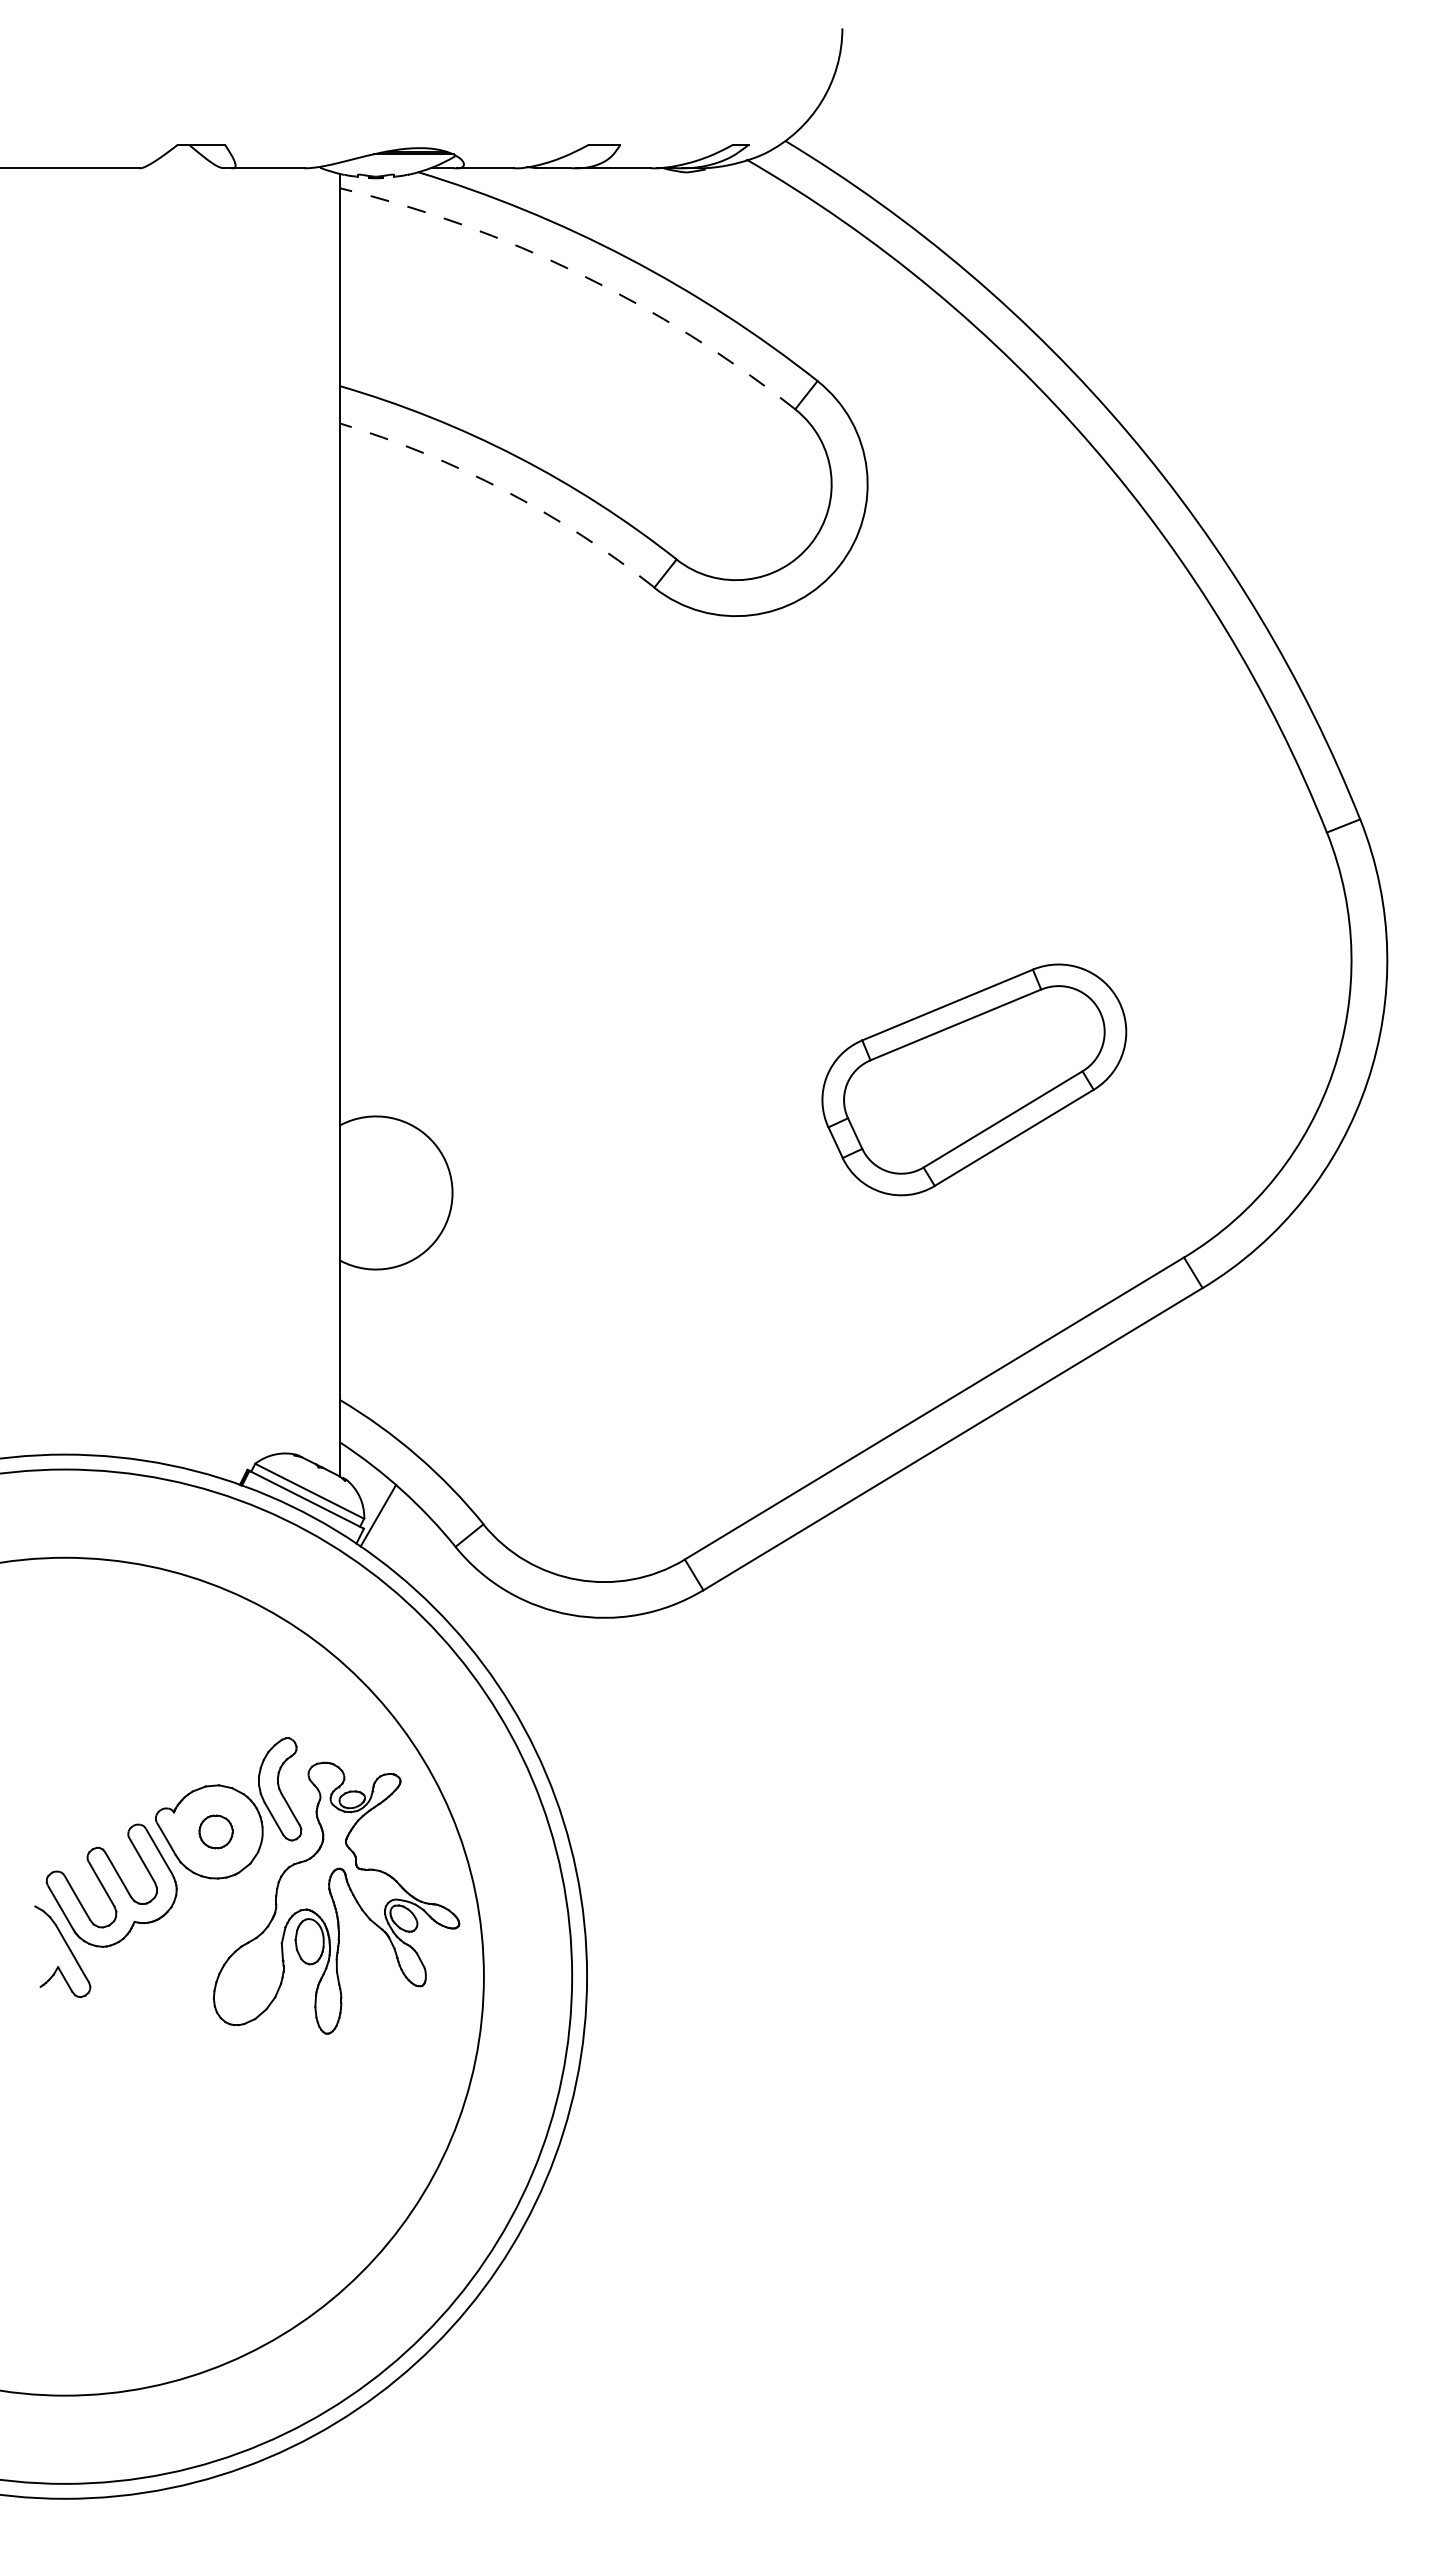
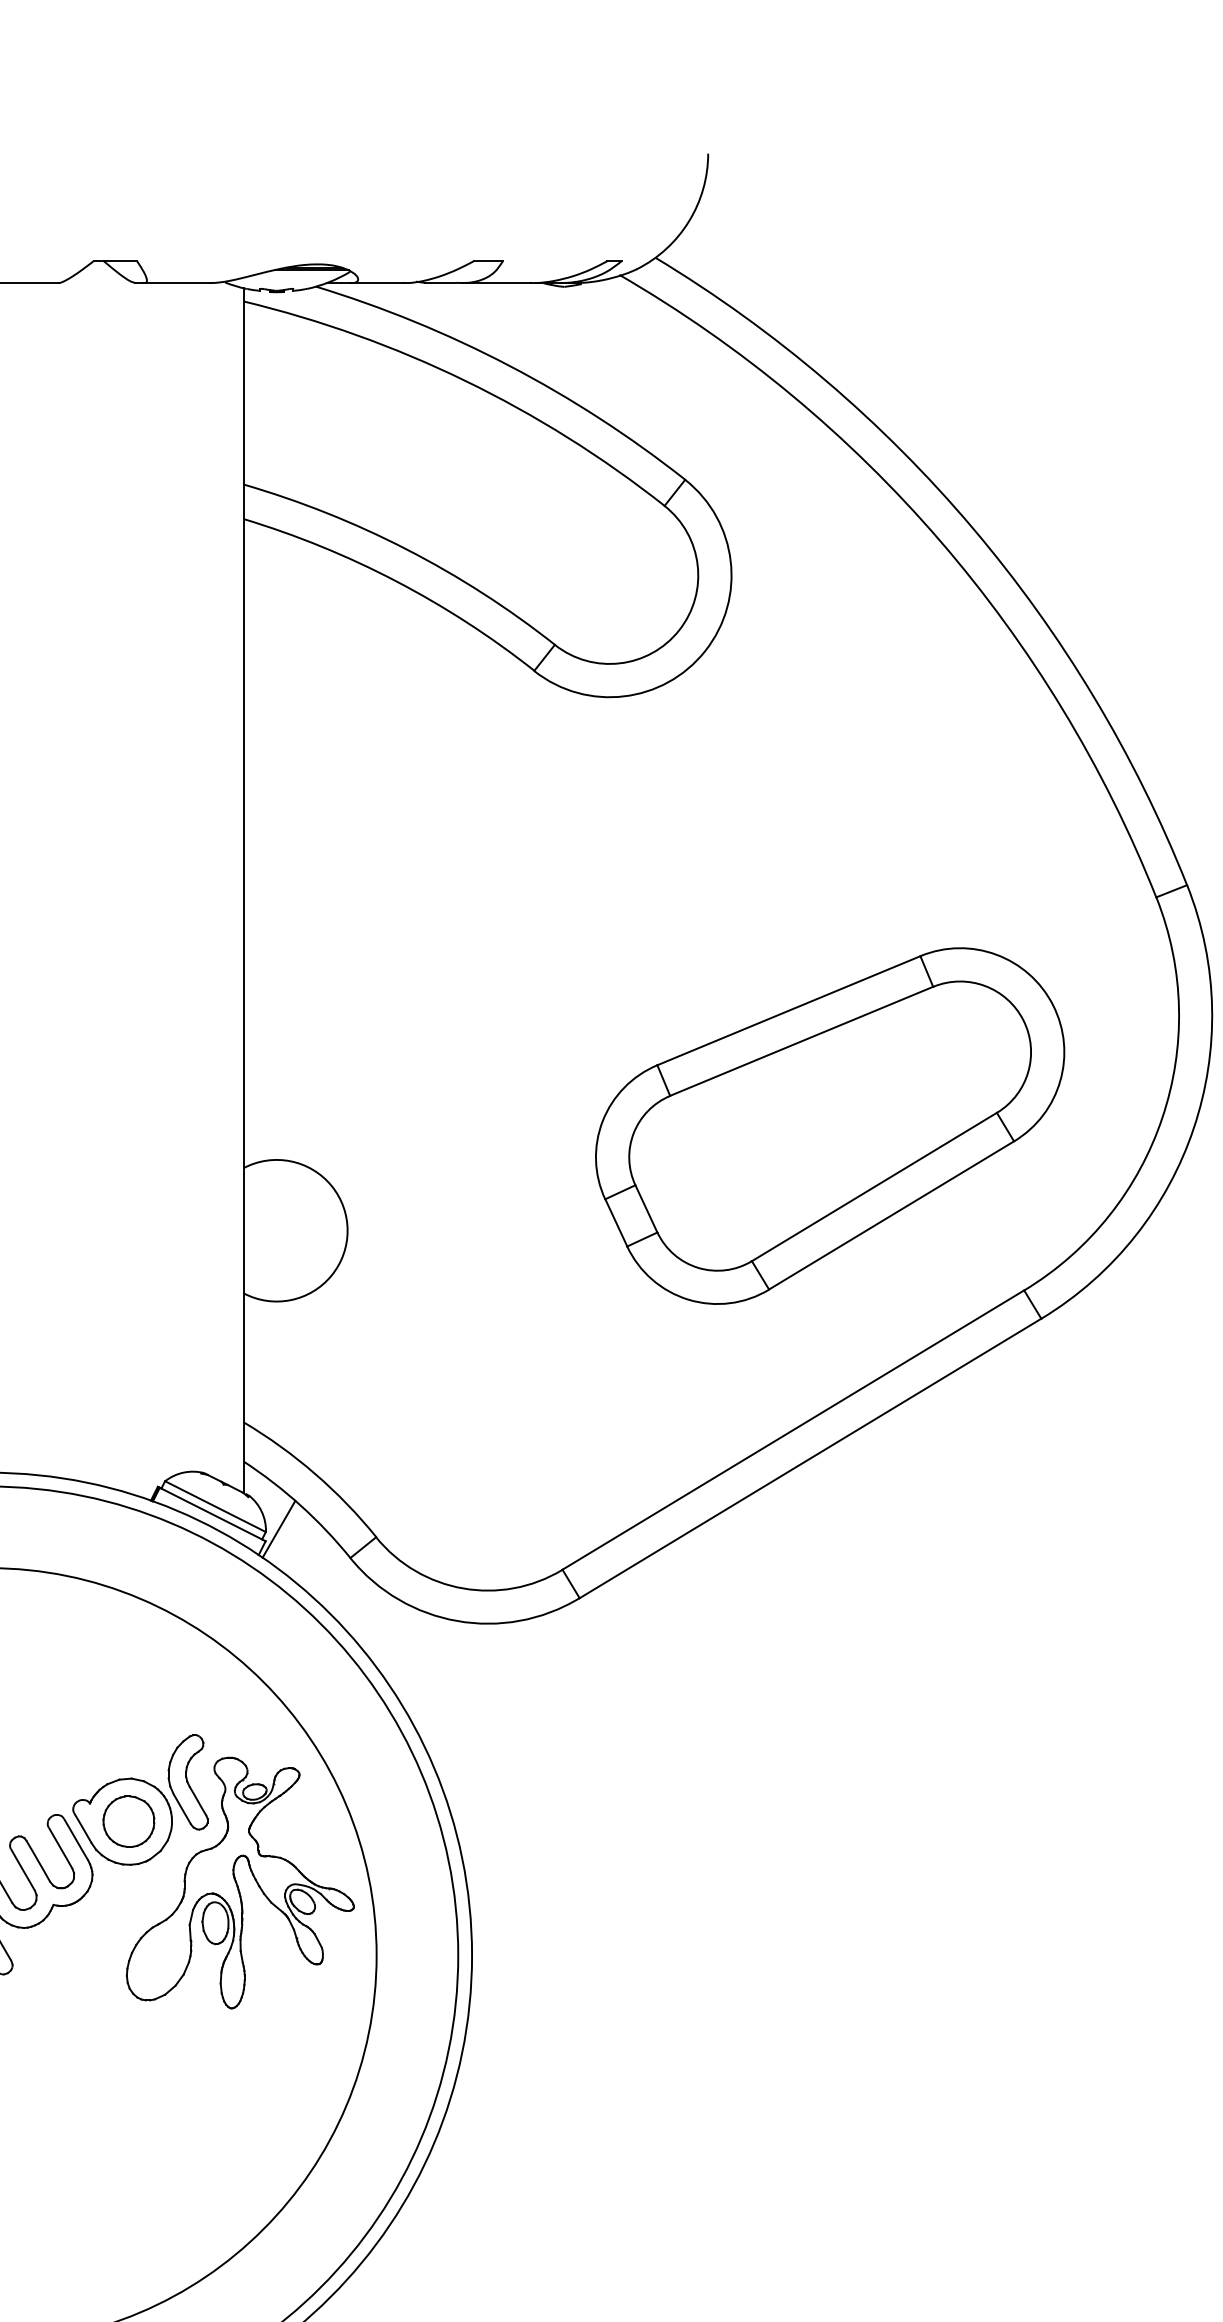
arc: (579, 274) -> (465, 381), dashed -> solid
arc: (505, 490) -> (396, 581), dashed -> solid
part: (974, 1079) -> (830, 1125), size x1.67
part: (215, 1831) -> (128, 1821), size x1.67

